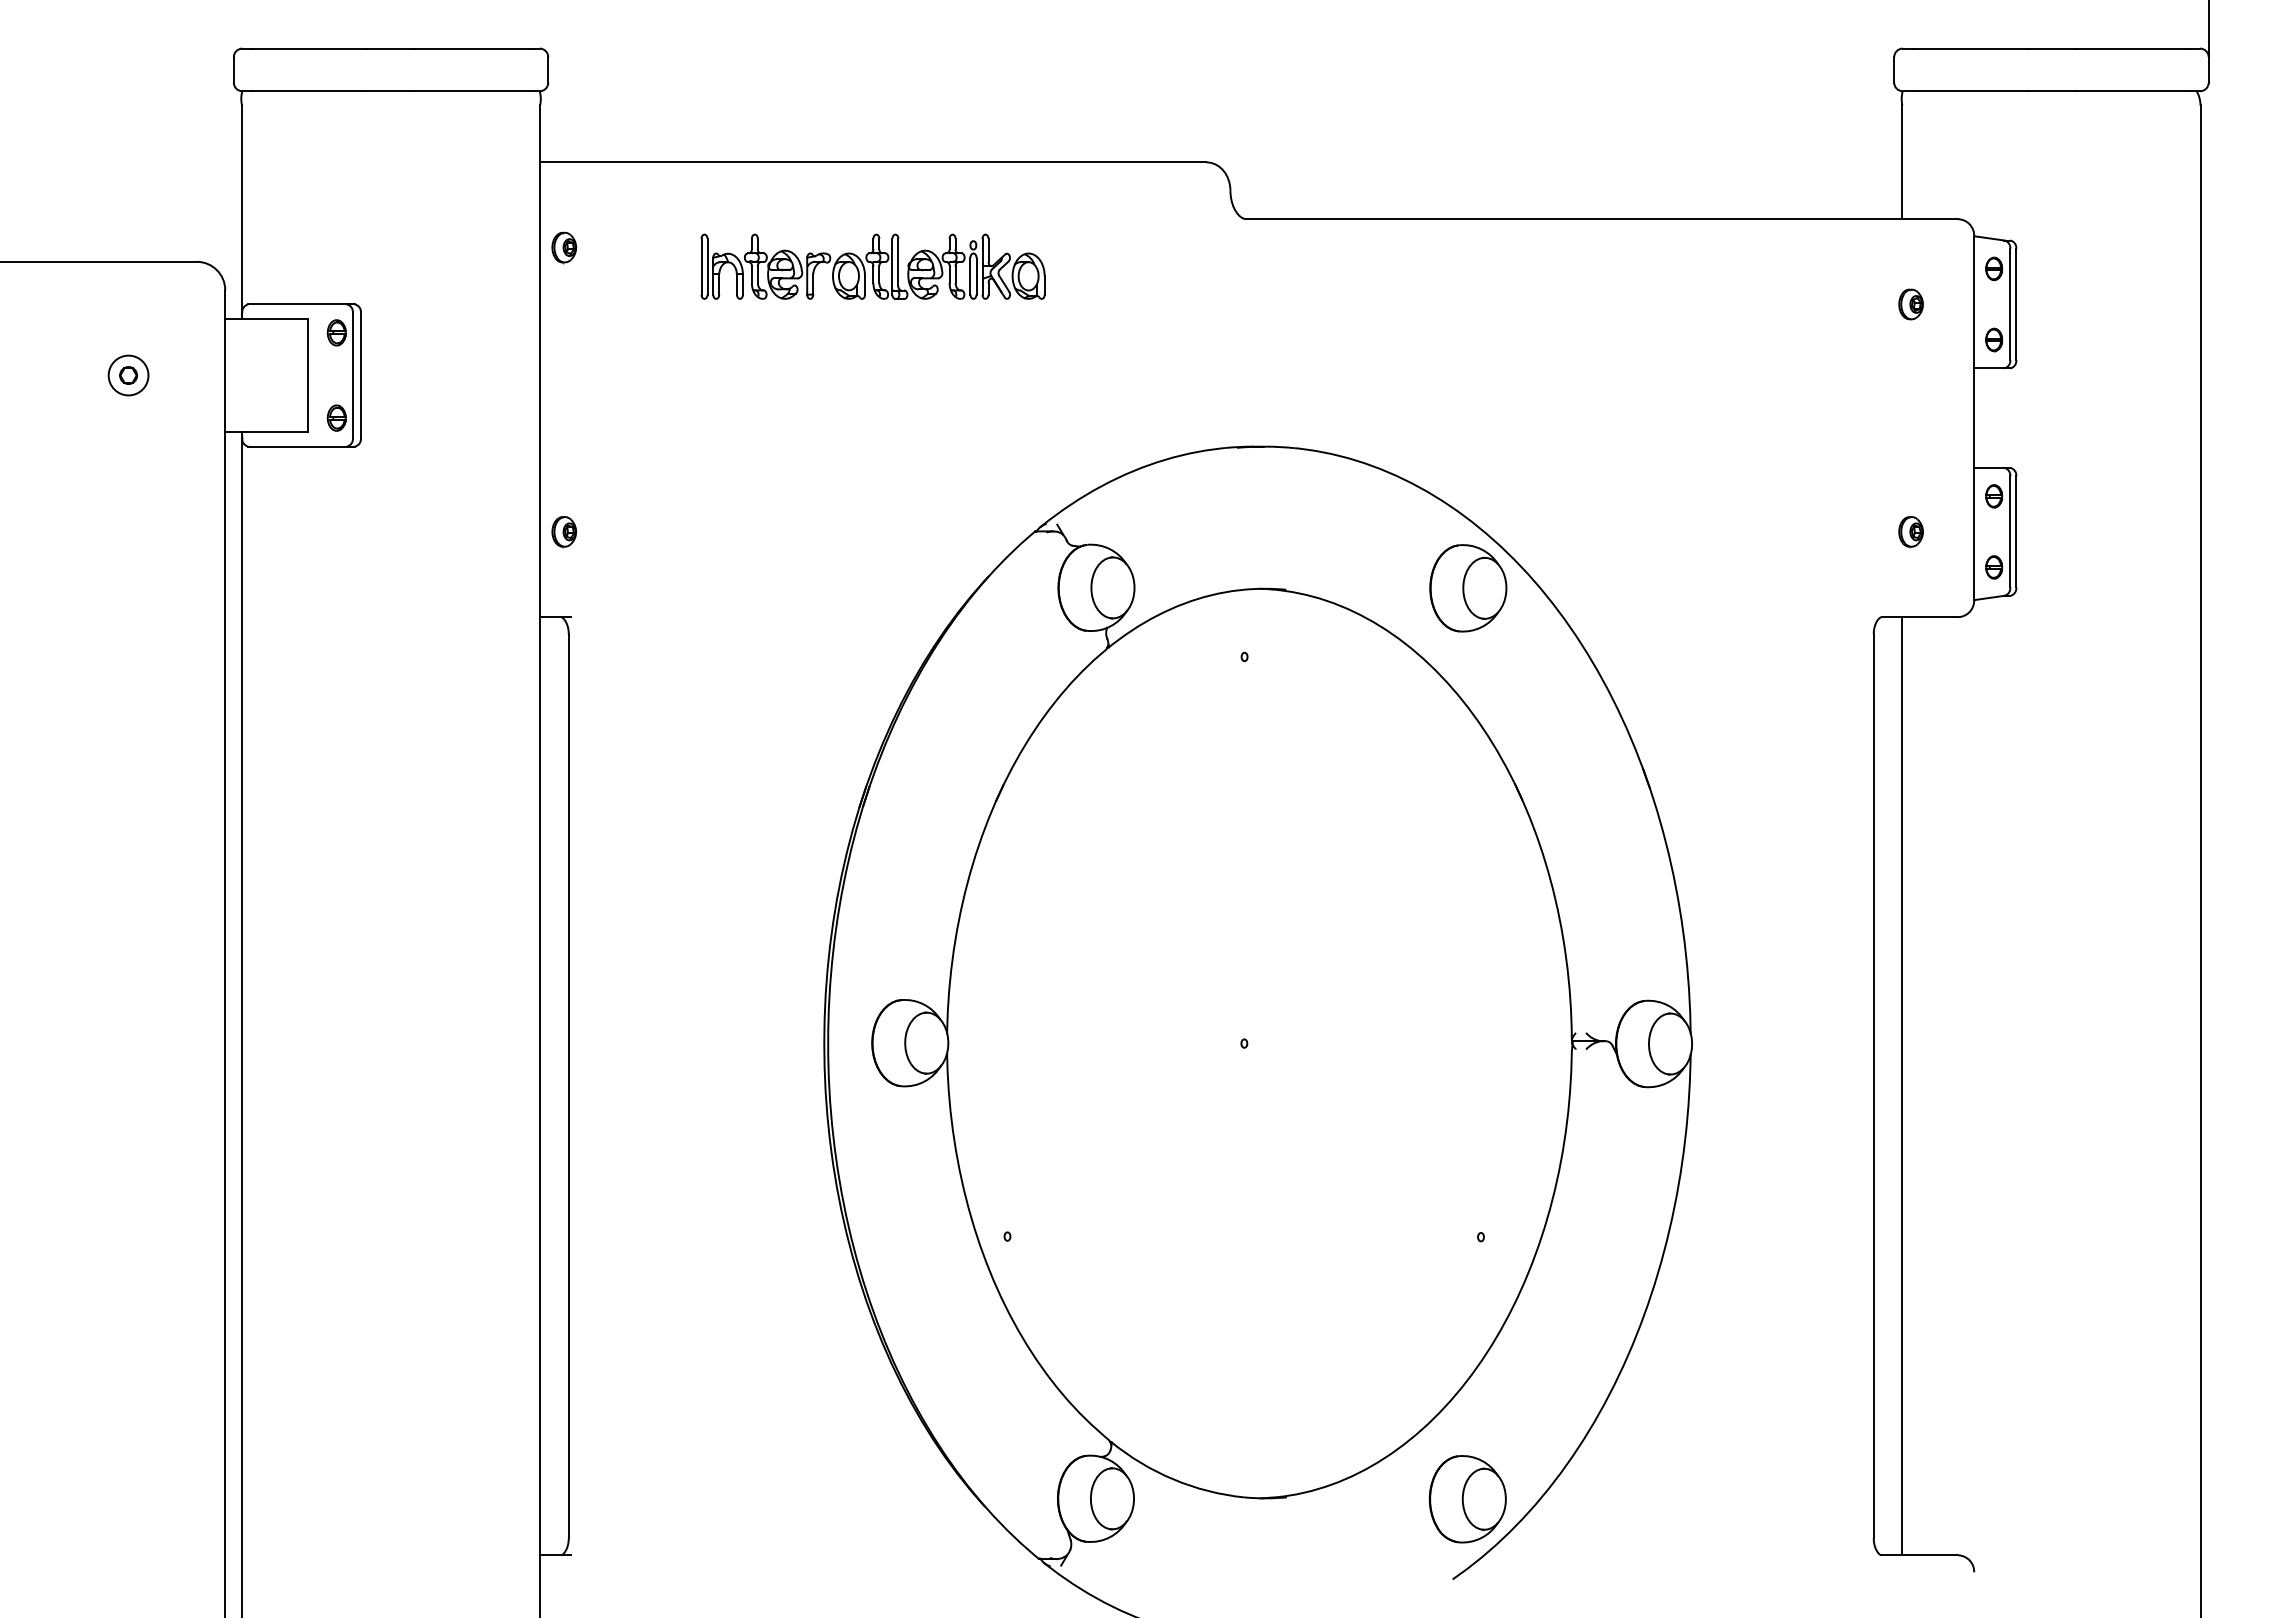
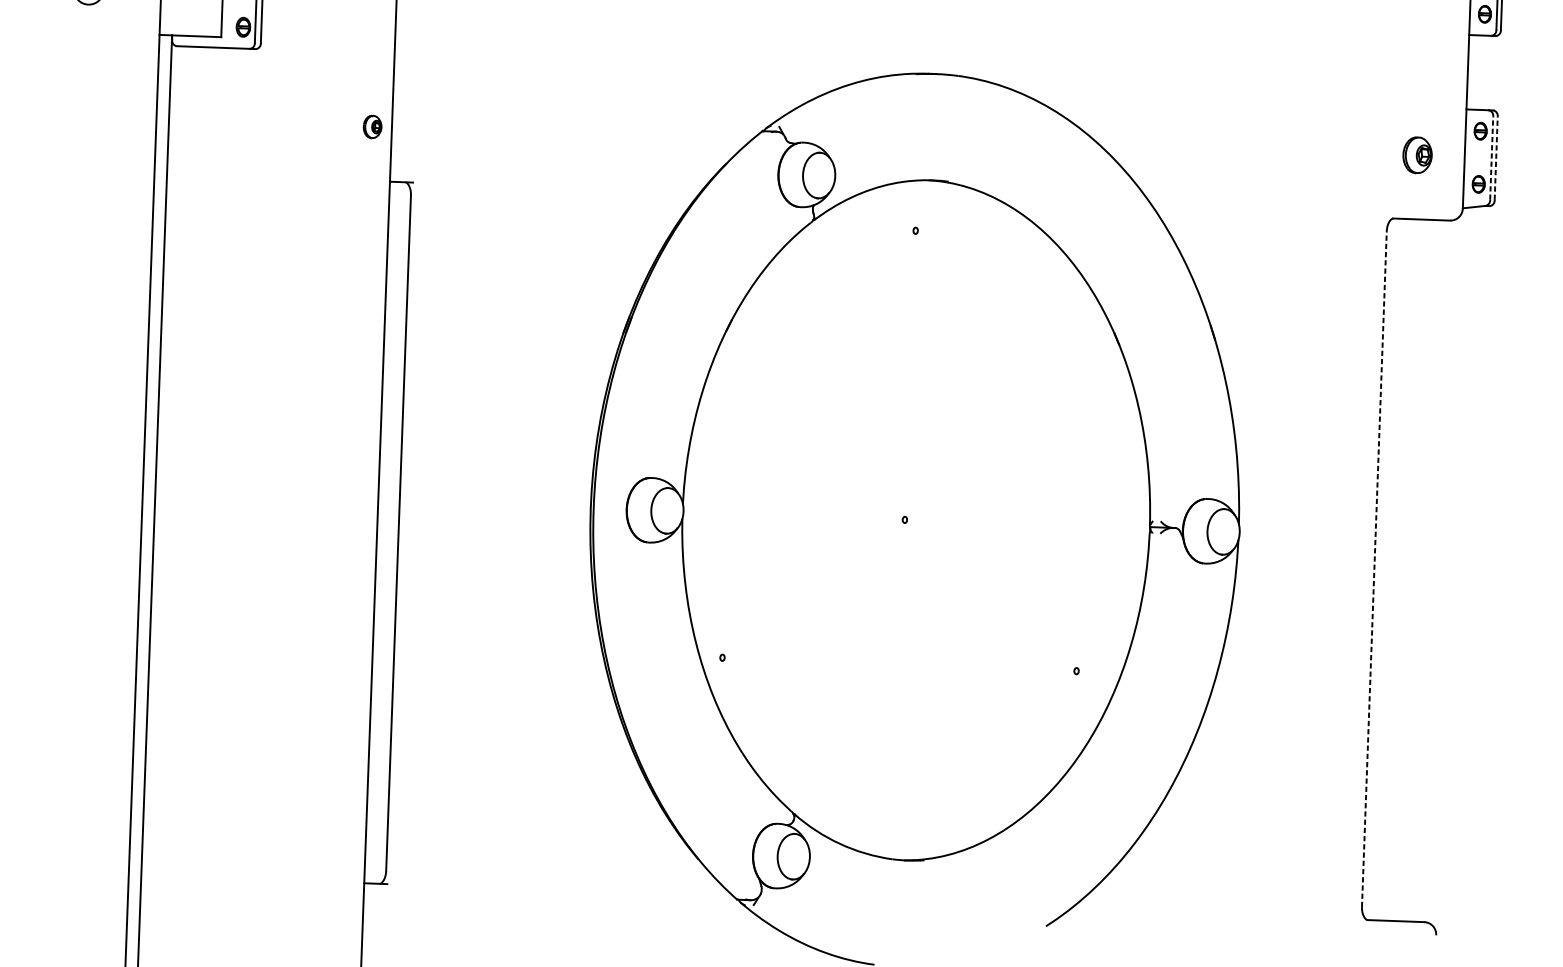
line: (2010, 531) -> (1491, 157), solid -> dashed
line: (2016, 531) -> (1496, 158), solid -> dashed
part: (564, 532) -> (372, 127), moved
part: (1910, 532) -> (1417, 155), size x1.6
part: (1468, 588) -> (1085, 185), removed
line: (1873, 1085) -> (1374, 568), solid -> dashed
line: (1902, 1086) -> (1395, 570), removed
part: (1467, 1499) -> (1059, 866), removed

